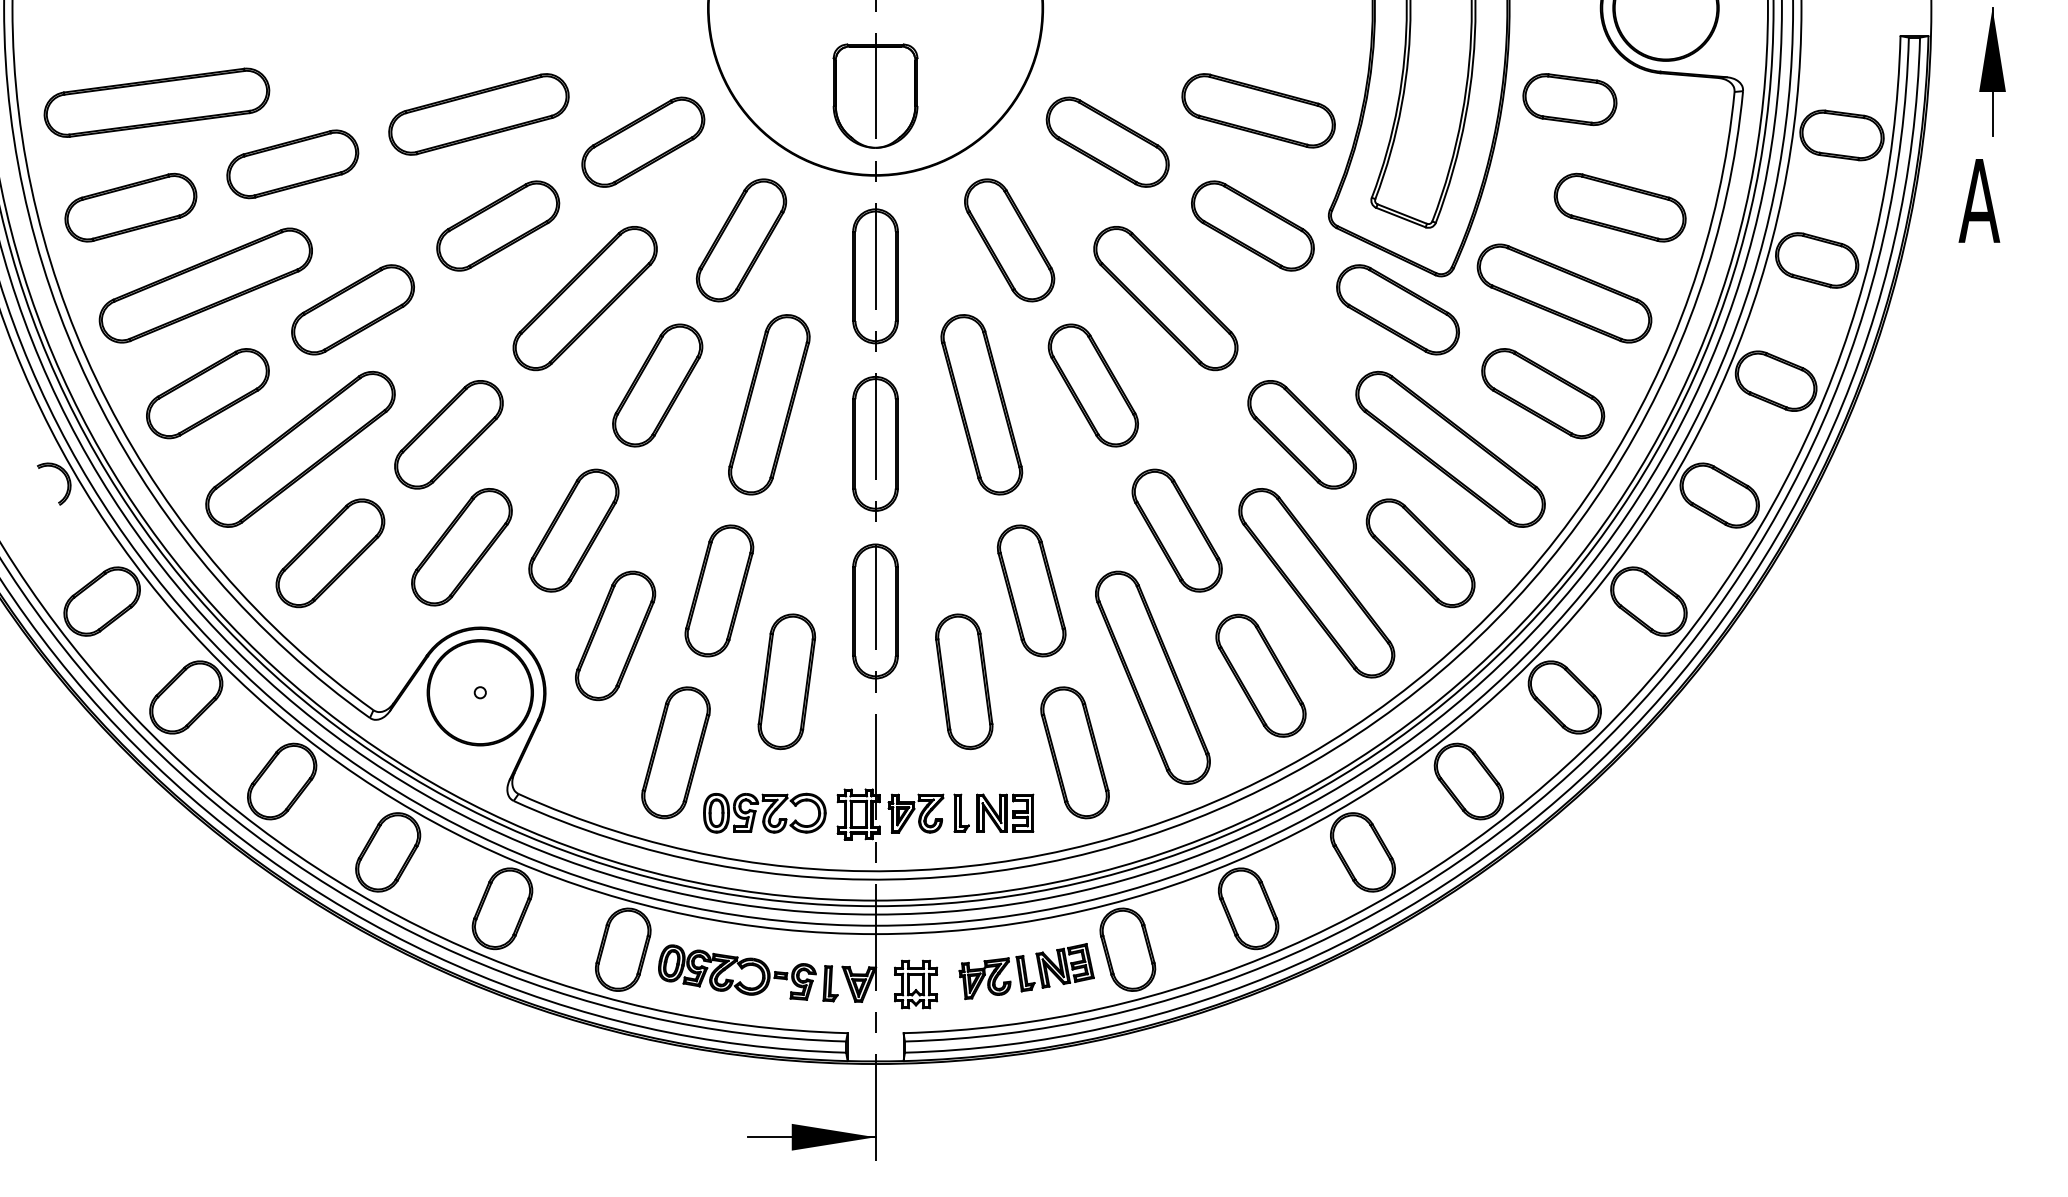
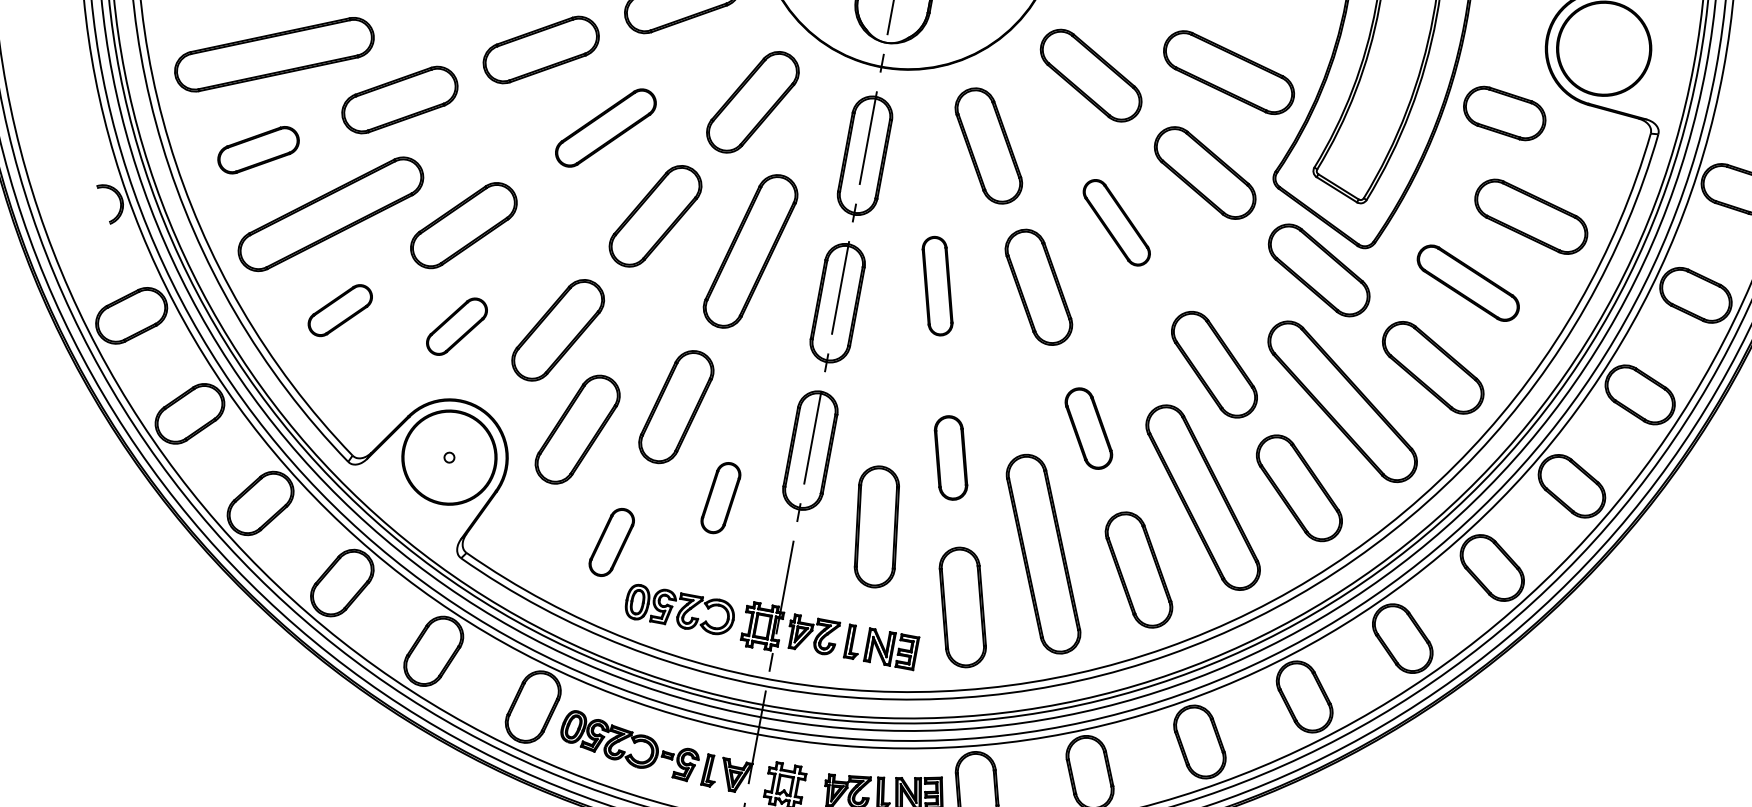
part: (1564, 293) -> (1468, 283), size x0.7
part: (584, 298) -> (605, 127), size x0.7
part: (1165, 298) -> (1116, 222), size x0.6
part: (207, 393) -> (258, 149), size x0.7
part: (981, 404) -> (937, 285), size x0.6
part: (1176, 530) -> (1088, 428), size x0.7
part: (461, 547) -> (456, 326), size x0.6
part: (330, 553) -> (340, 310), size x0.6
part: (1031, 590) -> (951, 457), size x0.7
part: (786, 681) -> (720, 497), size x0.6
part: (675, 752) -> (611, 542), size x0.6

